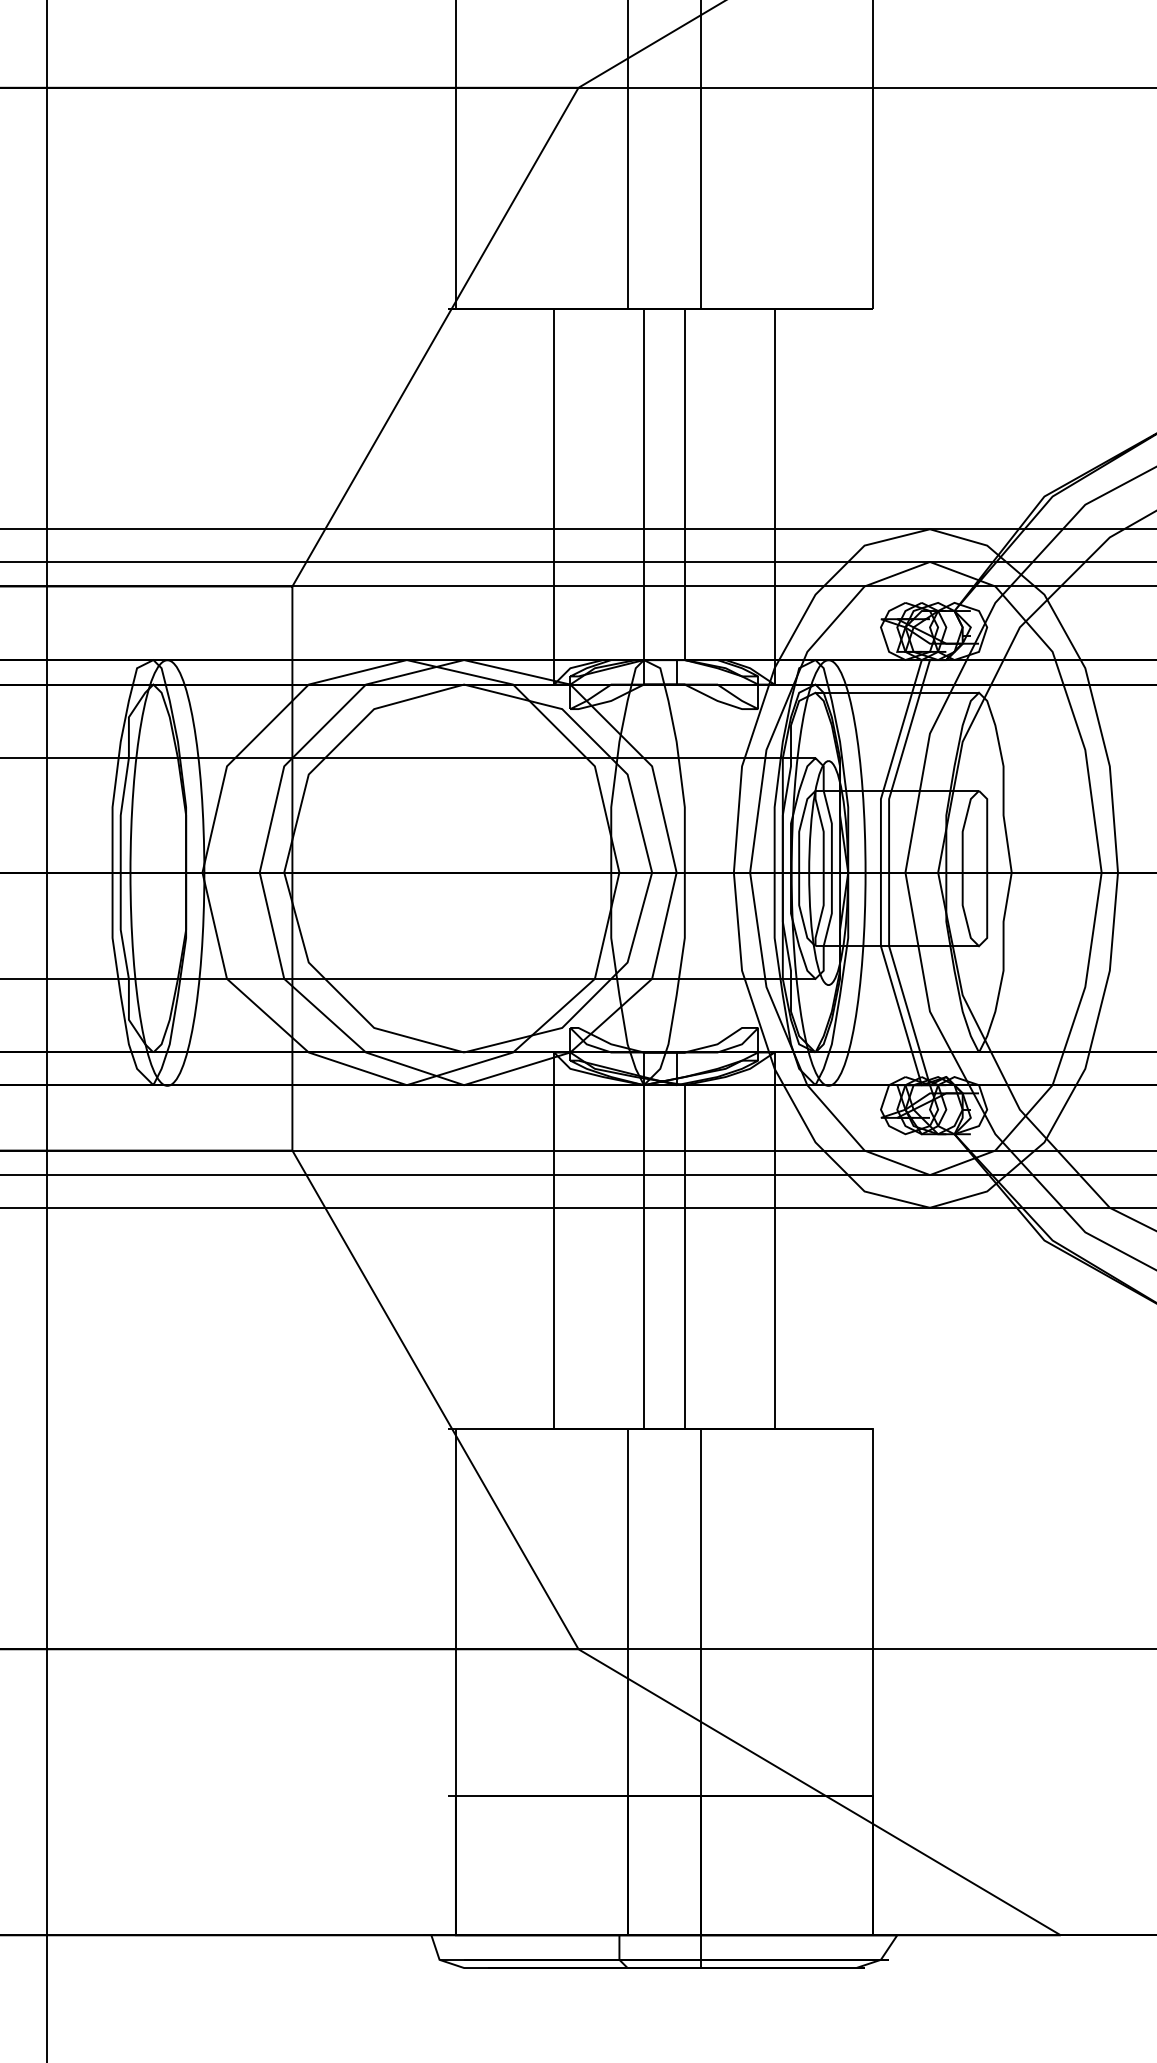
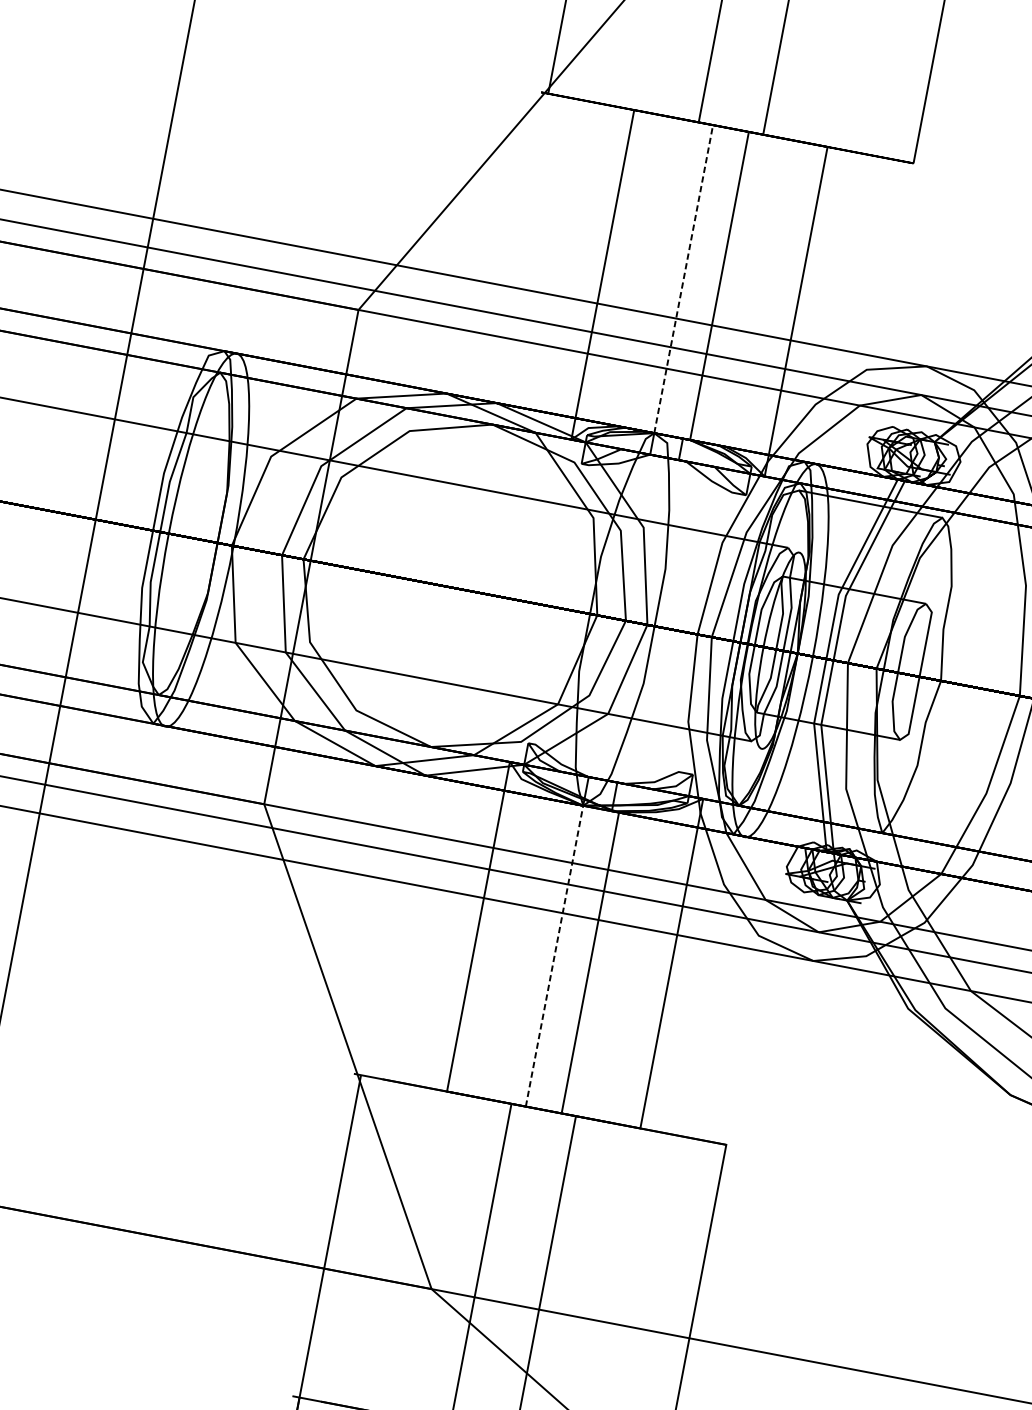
line: (643, 484) -> (683, 279), solid -> dashed
line: (643, 1256) -> (554, 955), solid -> dashed

